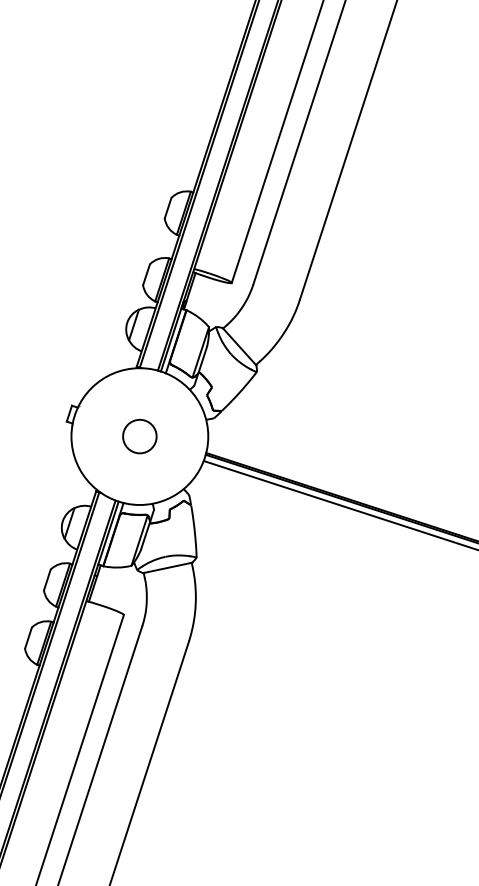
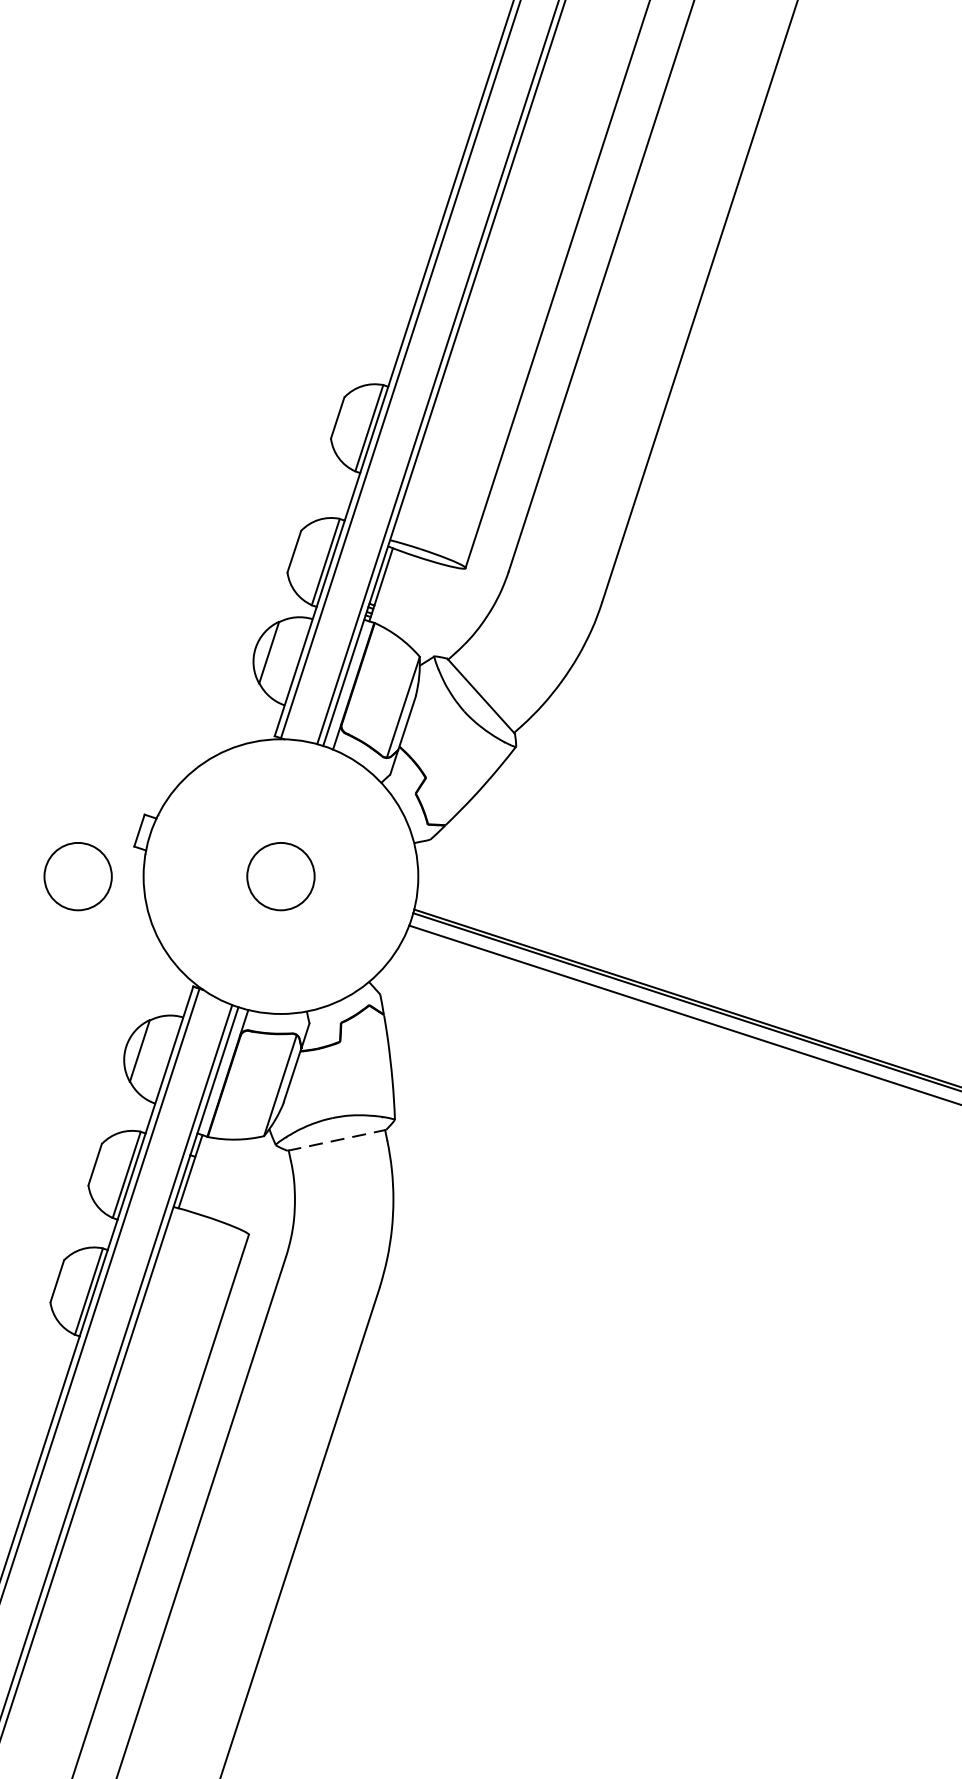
circle: (38, 436) -> (77, 876), added
line: (168, 567) -> (338, 1139), solid -> dashed

